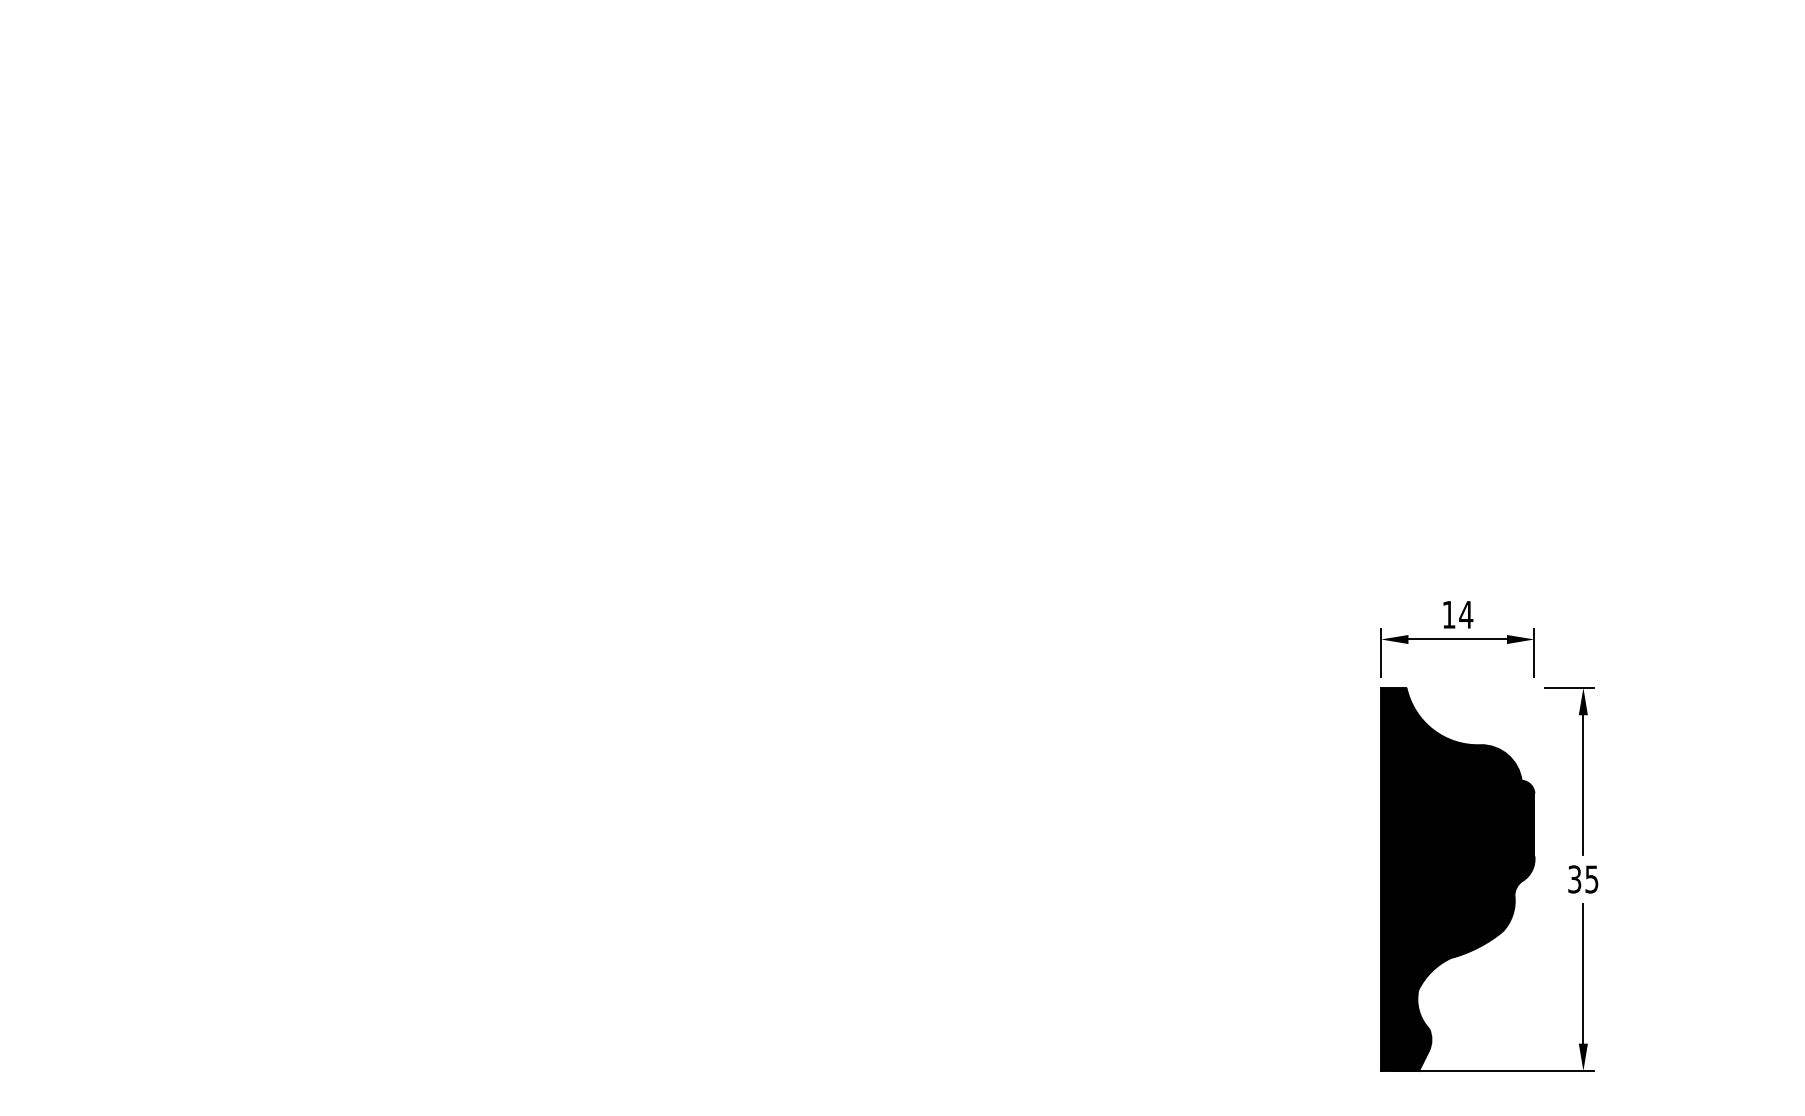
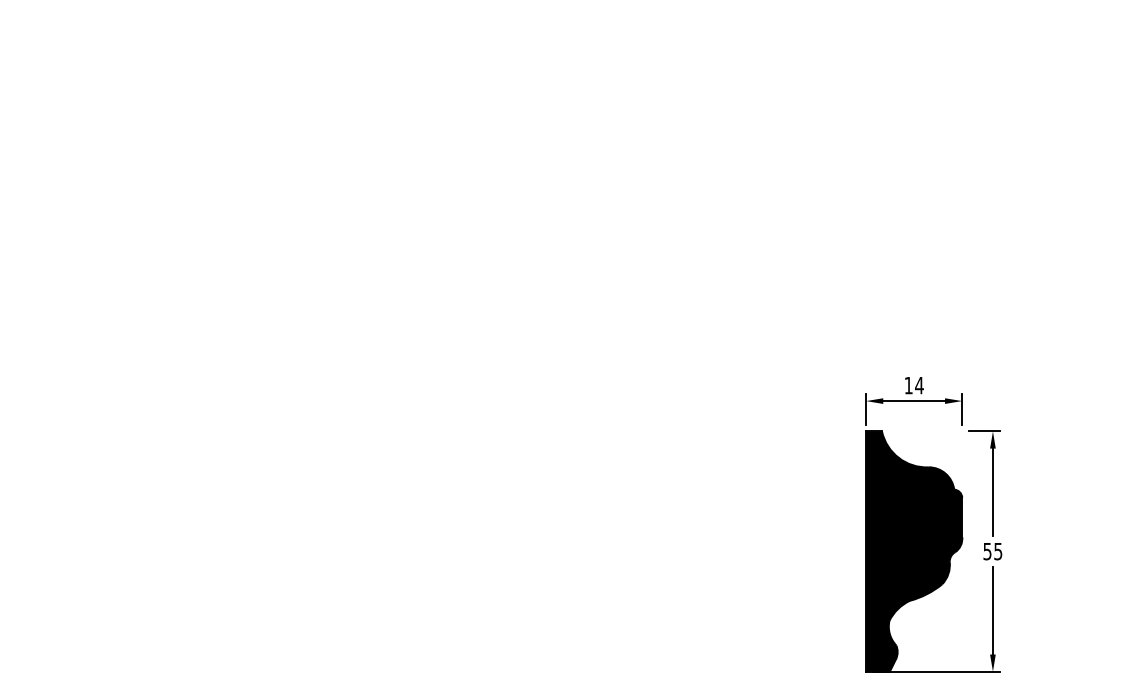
text: (1574, 877) -> (987, 550), 35 -> 55

